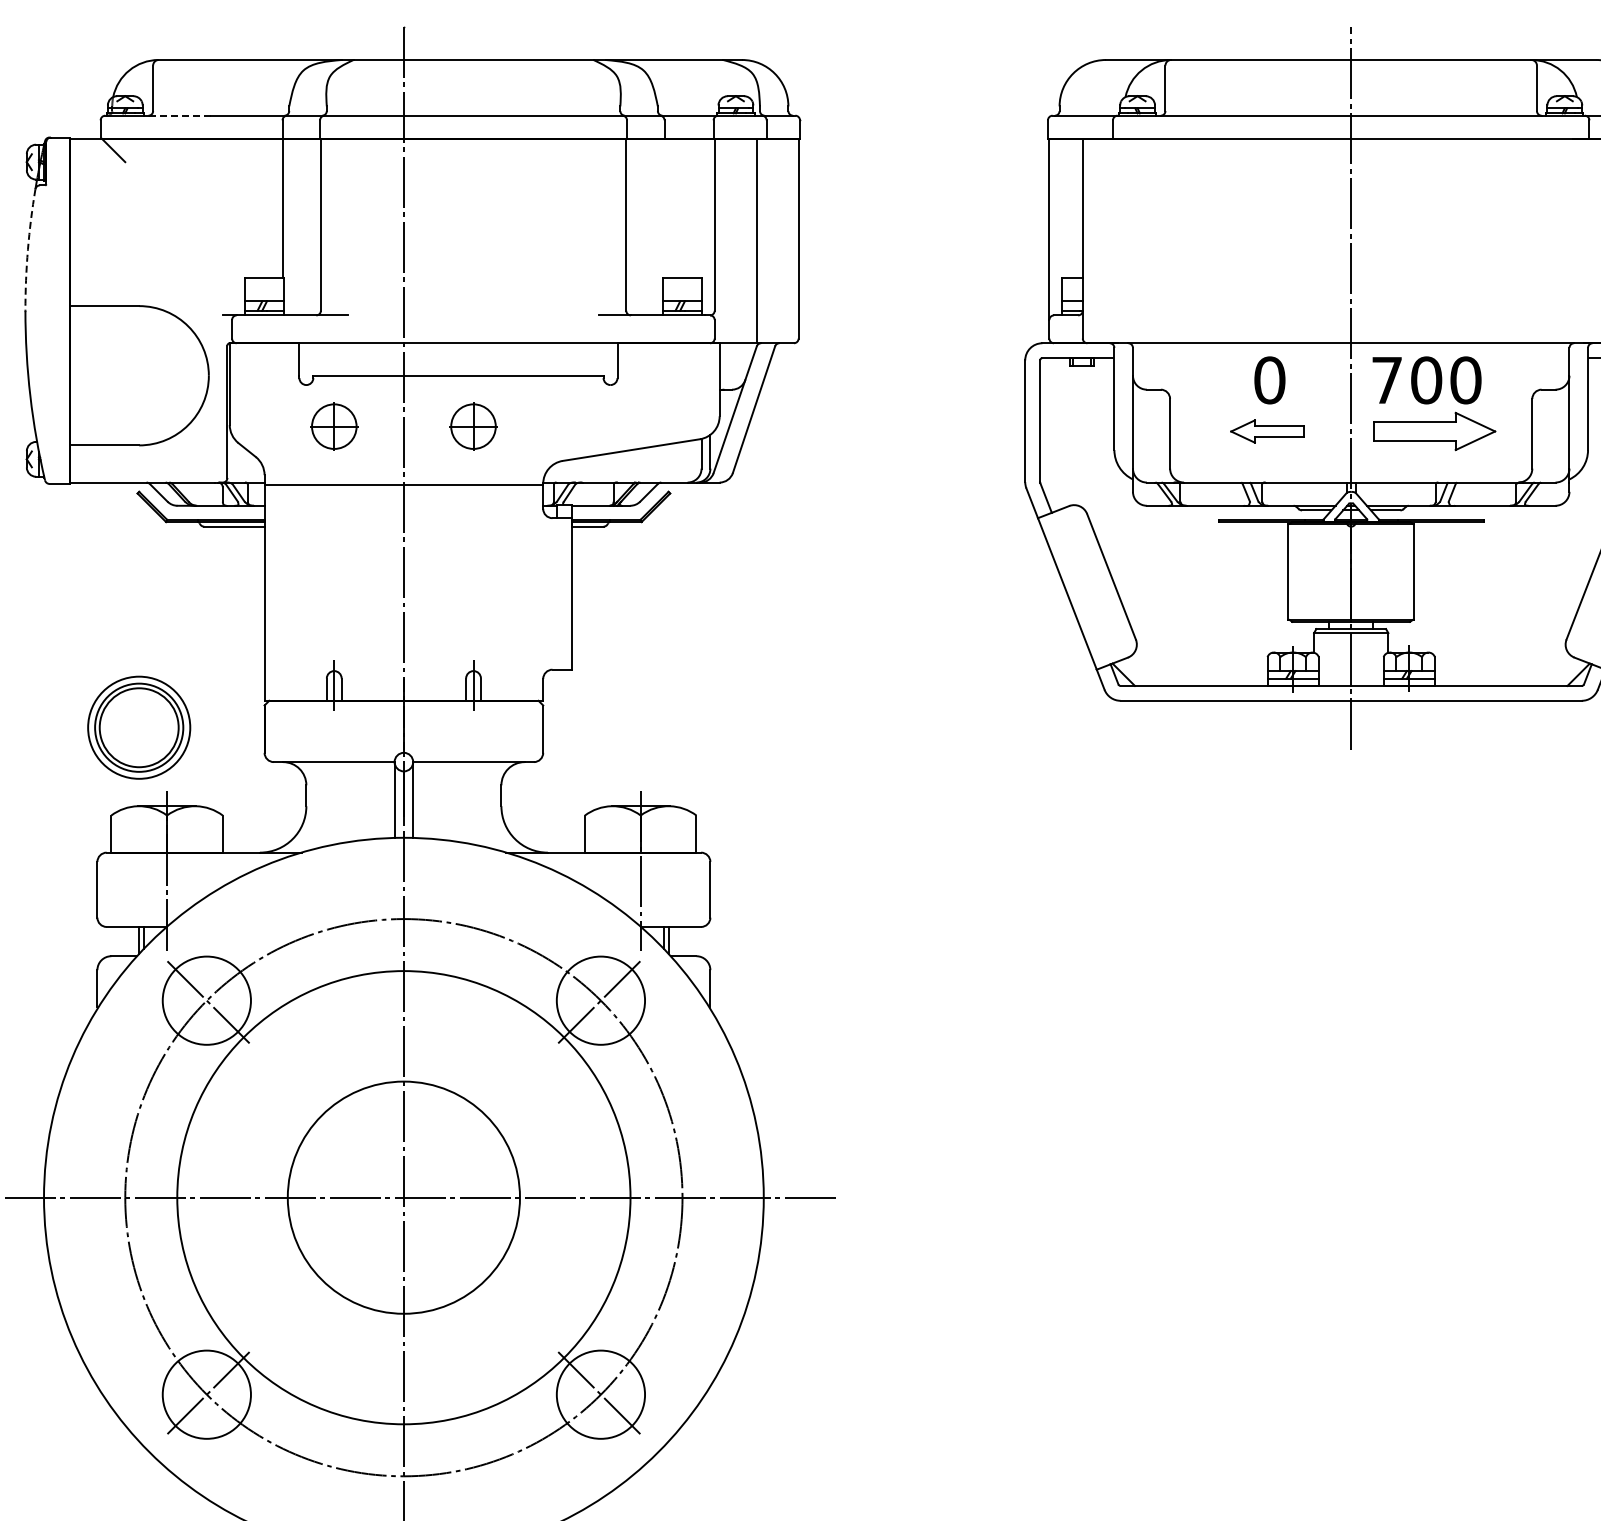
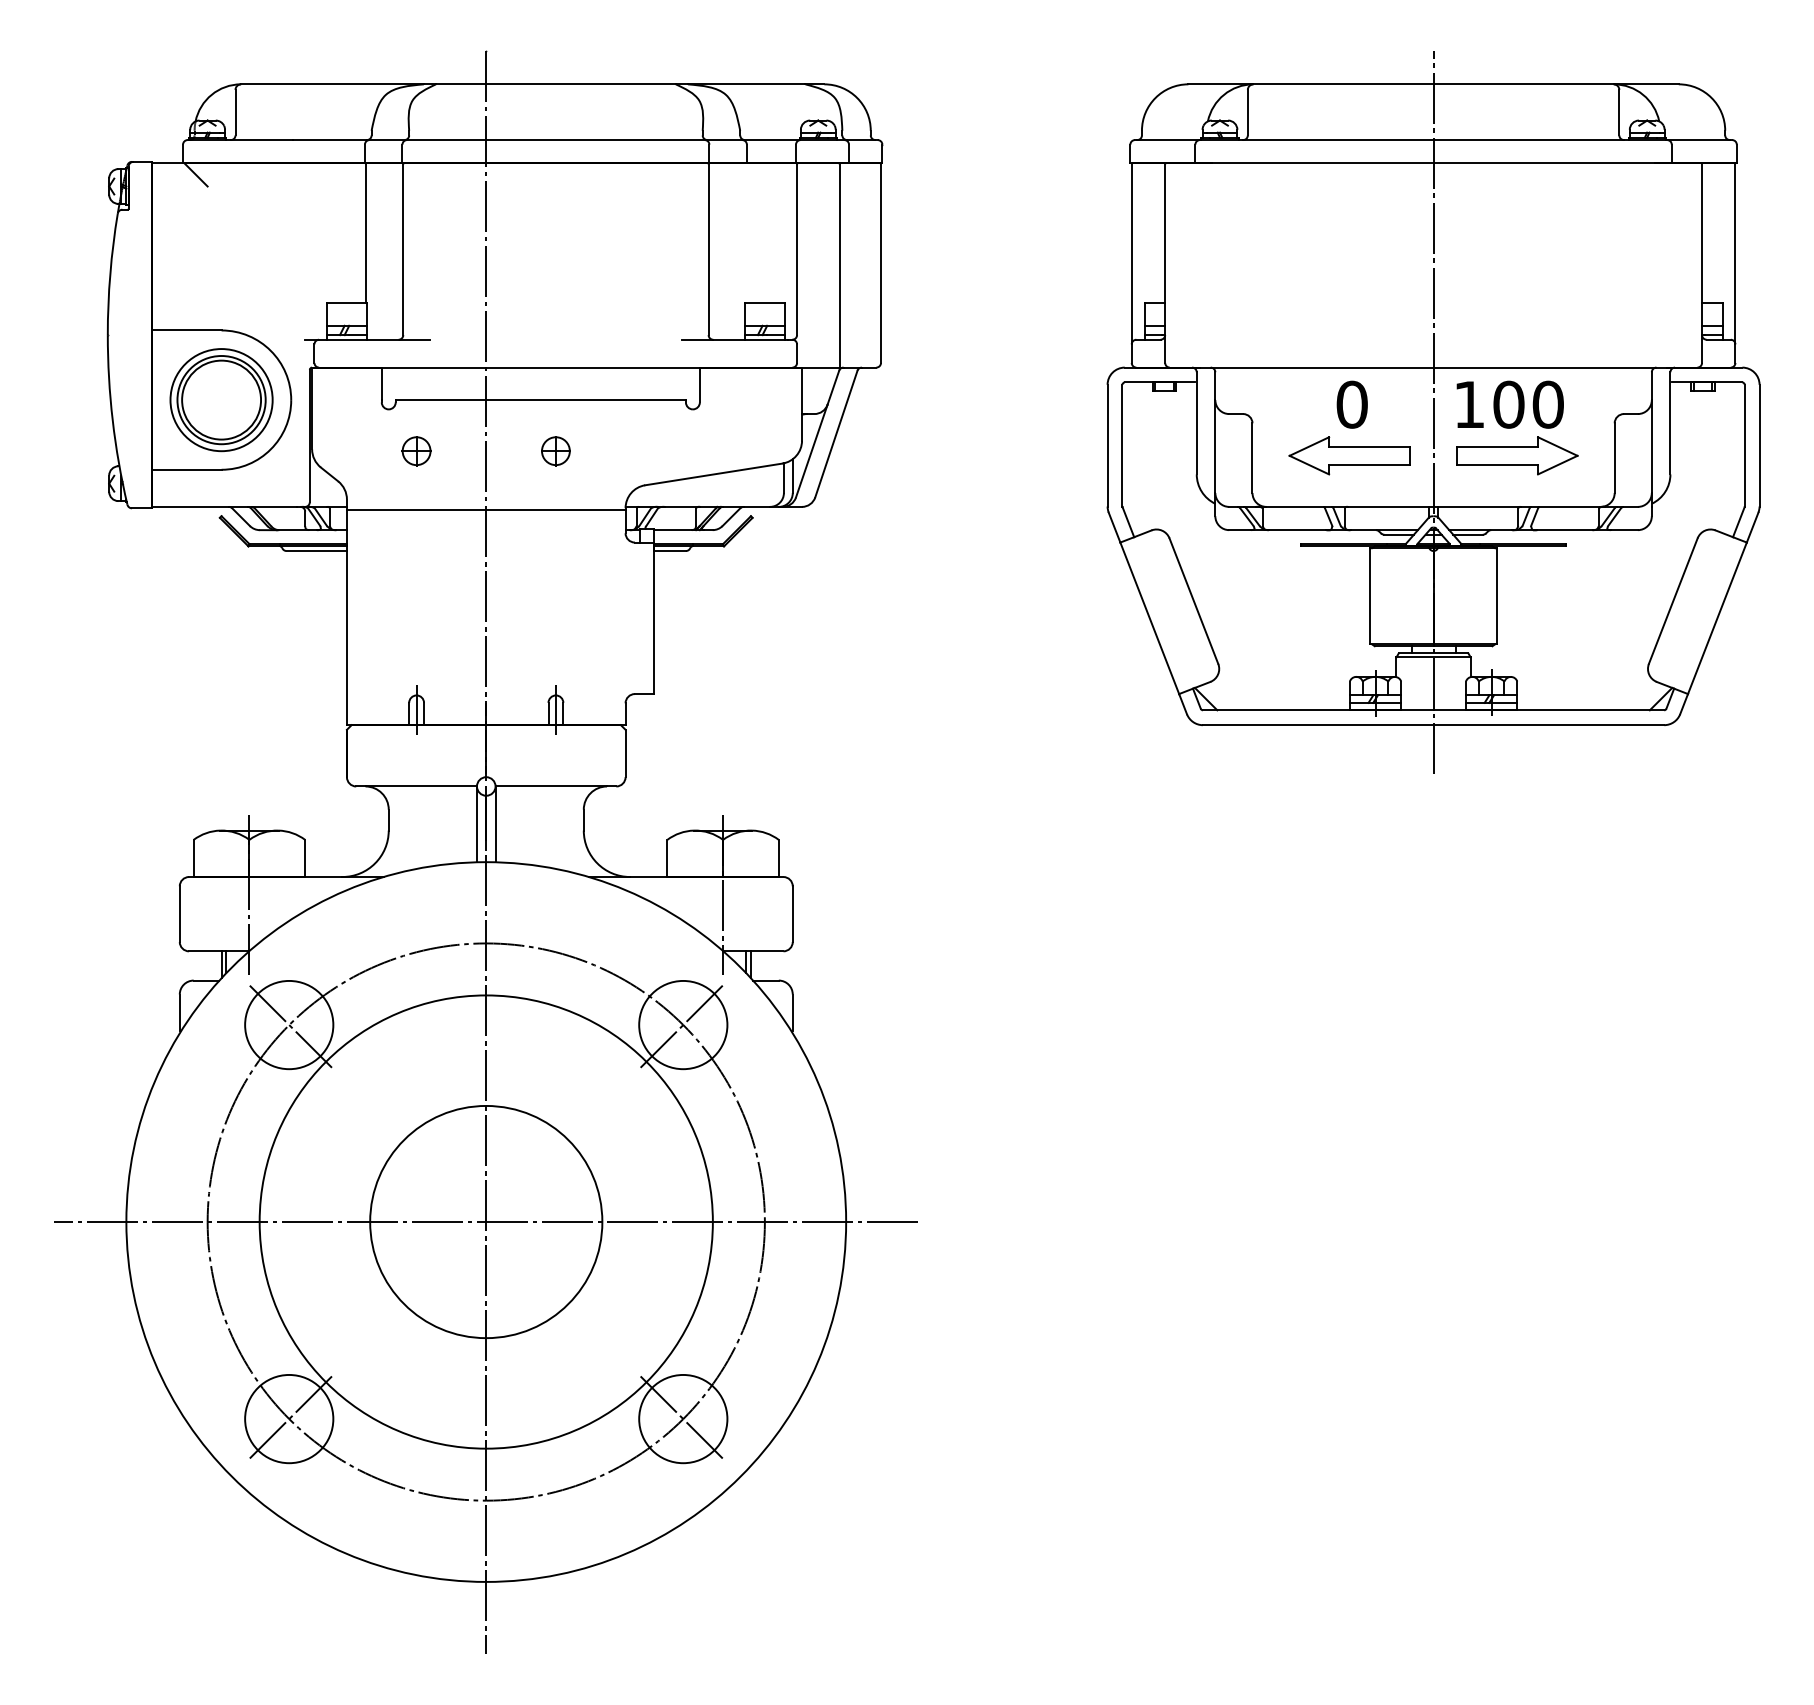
line: (180, 116) -> (262, 140), dashed -> solid
arc: (28, 250) -> (110, 274), dashed -> solid
text: (1387, 380) -> (1469, 404), 700 -> 100
part: (334, 427) -> (416, 451), size x0.62
part: (473, 427) -> (555, 451), size x0.62
part: (1267, 431) -> (1349, 455), size x1.67
part: (139, 728) -> (221, 400), moved

